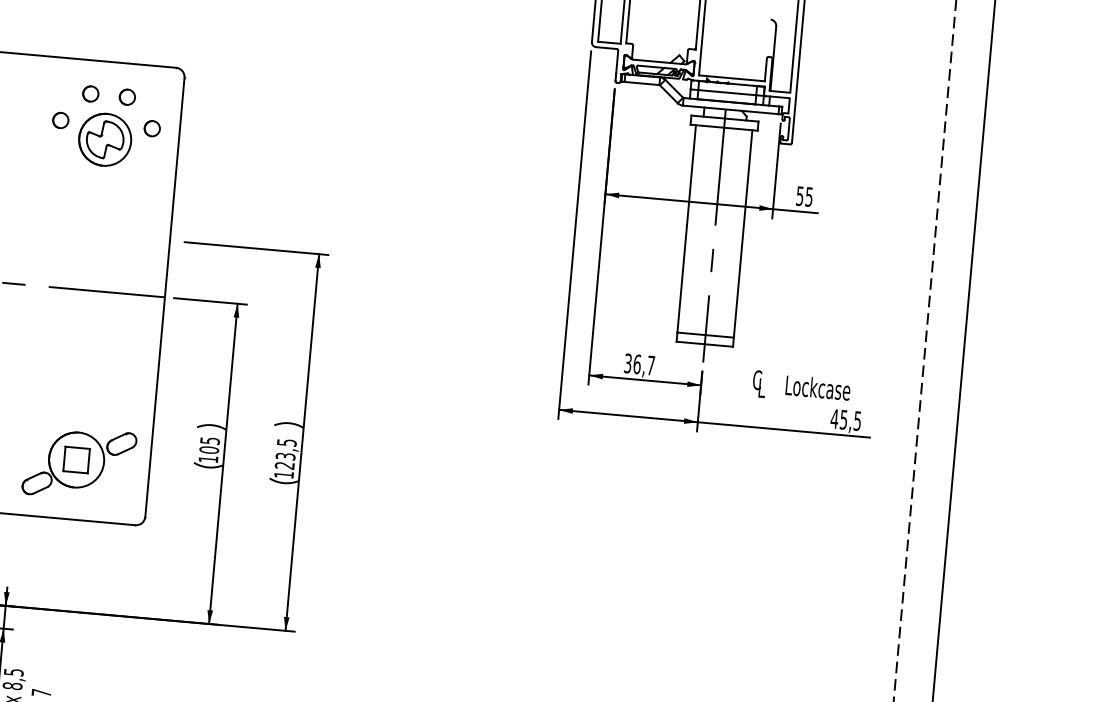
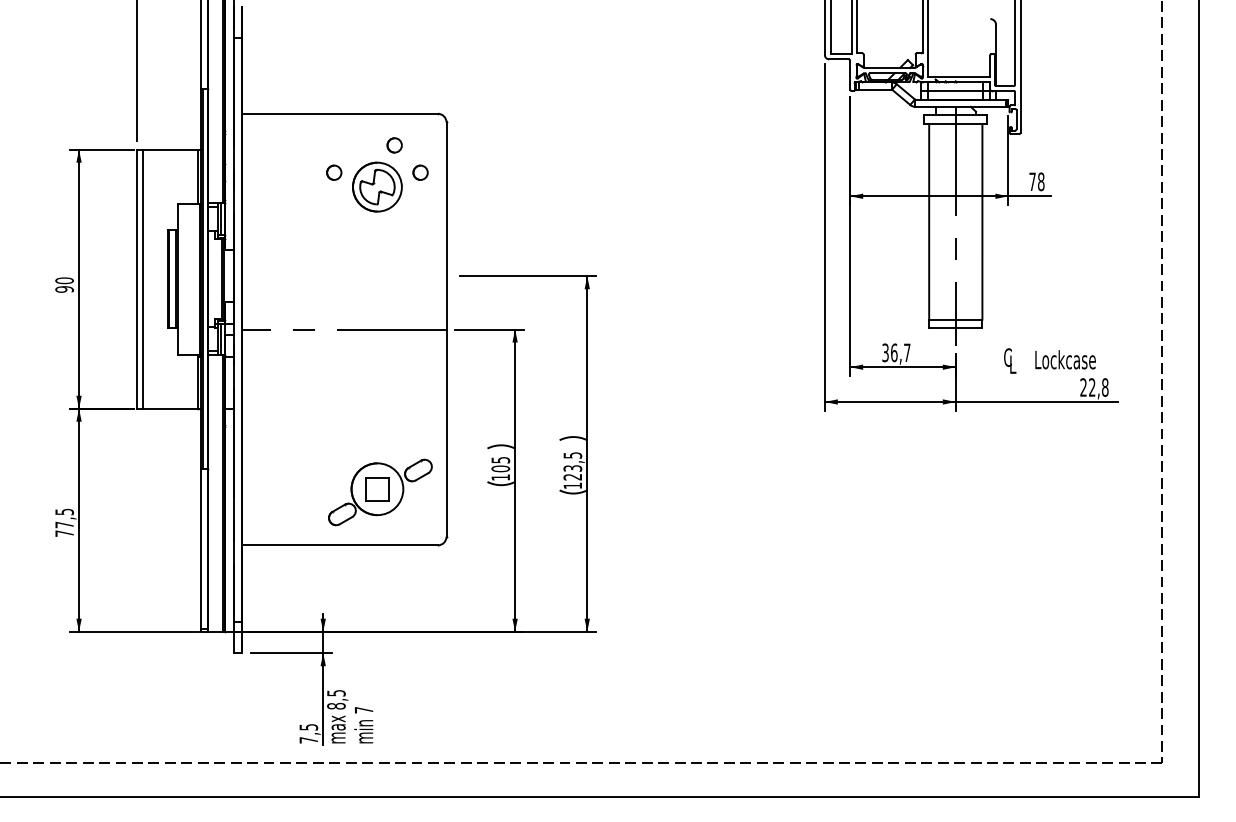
circle: (91, 94) -> (360, 145), removed
text: (804, 196) -> (1036, 181), 55 -> 78
text: (846, 420) -> (1094, 387), 45,5 -> 22,8

